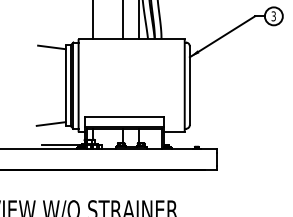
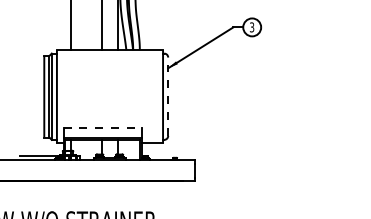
line: (52, 47) -> (30, 58), removed
line: (190, 85) -> (168, 96), solid -> dashed
line: (125, 116) -> (103, 127), solid -> dashed
line: (51, 123) -> (29, 134), removed

